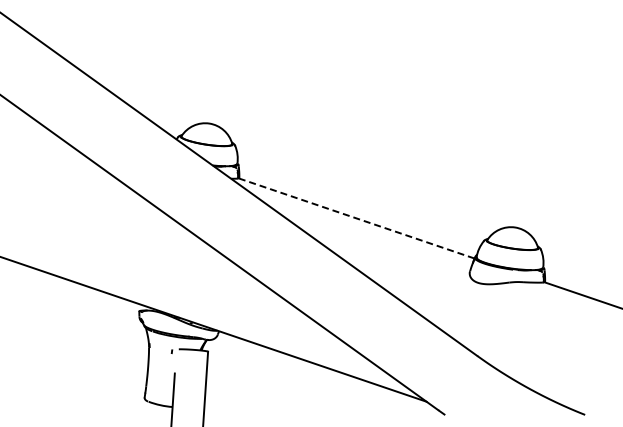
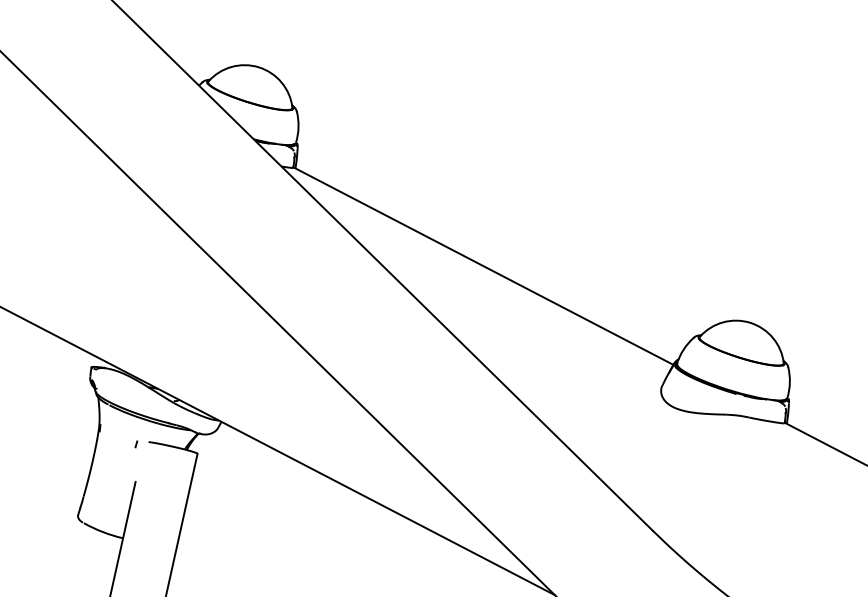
line: (356, 218) -> (483, 266), dashed -> solid

